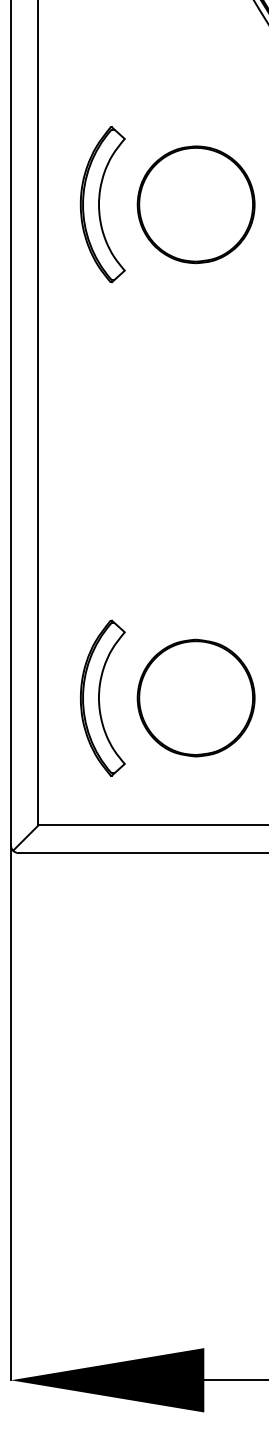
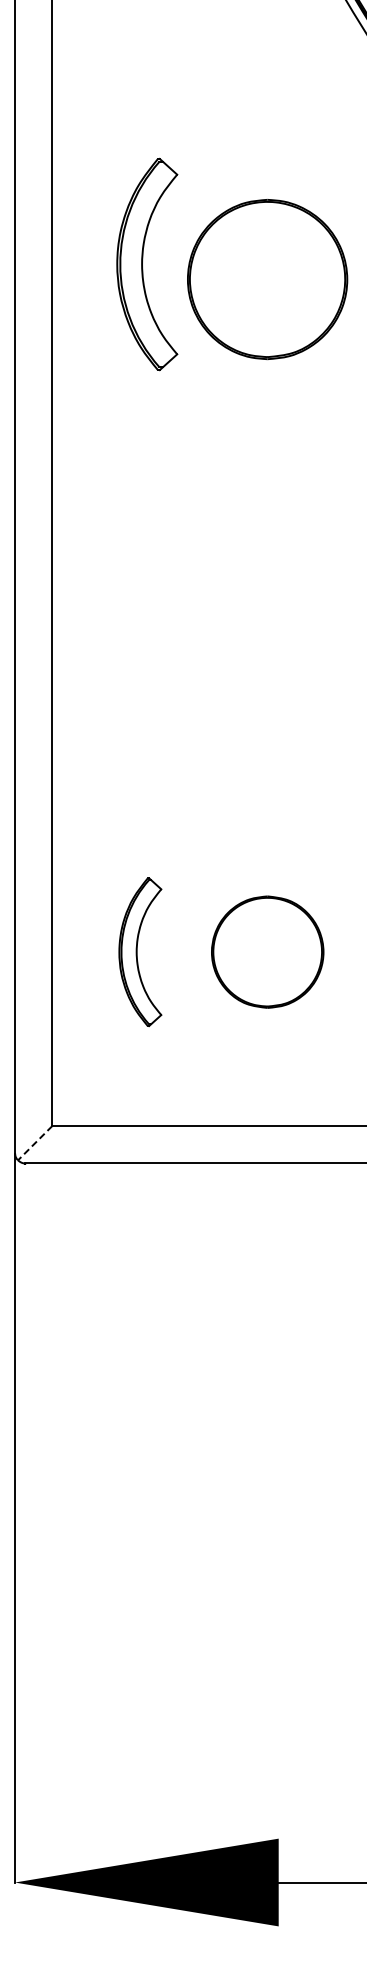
part: (102, 204) -> (147, 264), moved
part: (102, 697) -> (140, 951), size x0.7
part: (196, 697) -> (267, 951), size x0.7
line: (25, 838) -> (34, 1143), solid -> dashed

